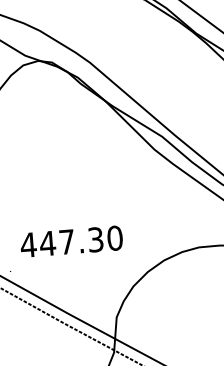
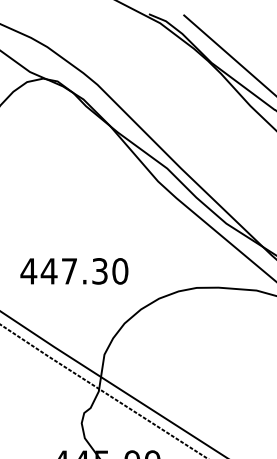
text: (71, 241) -> (74, 271), moved

